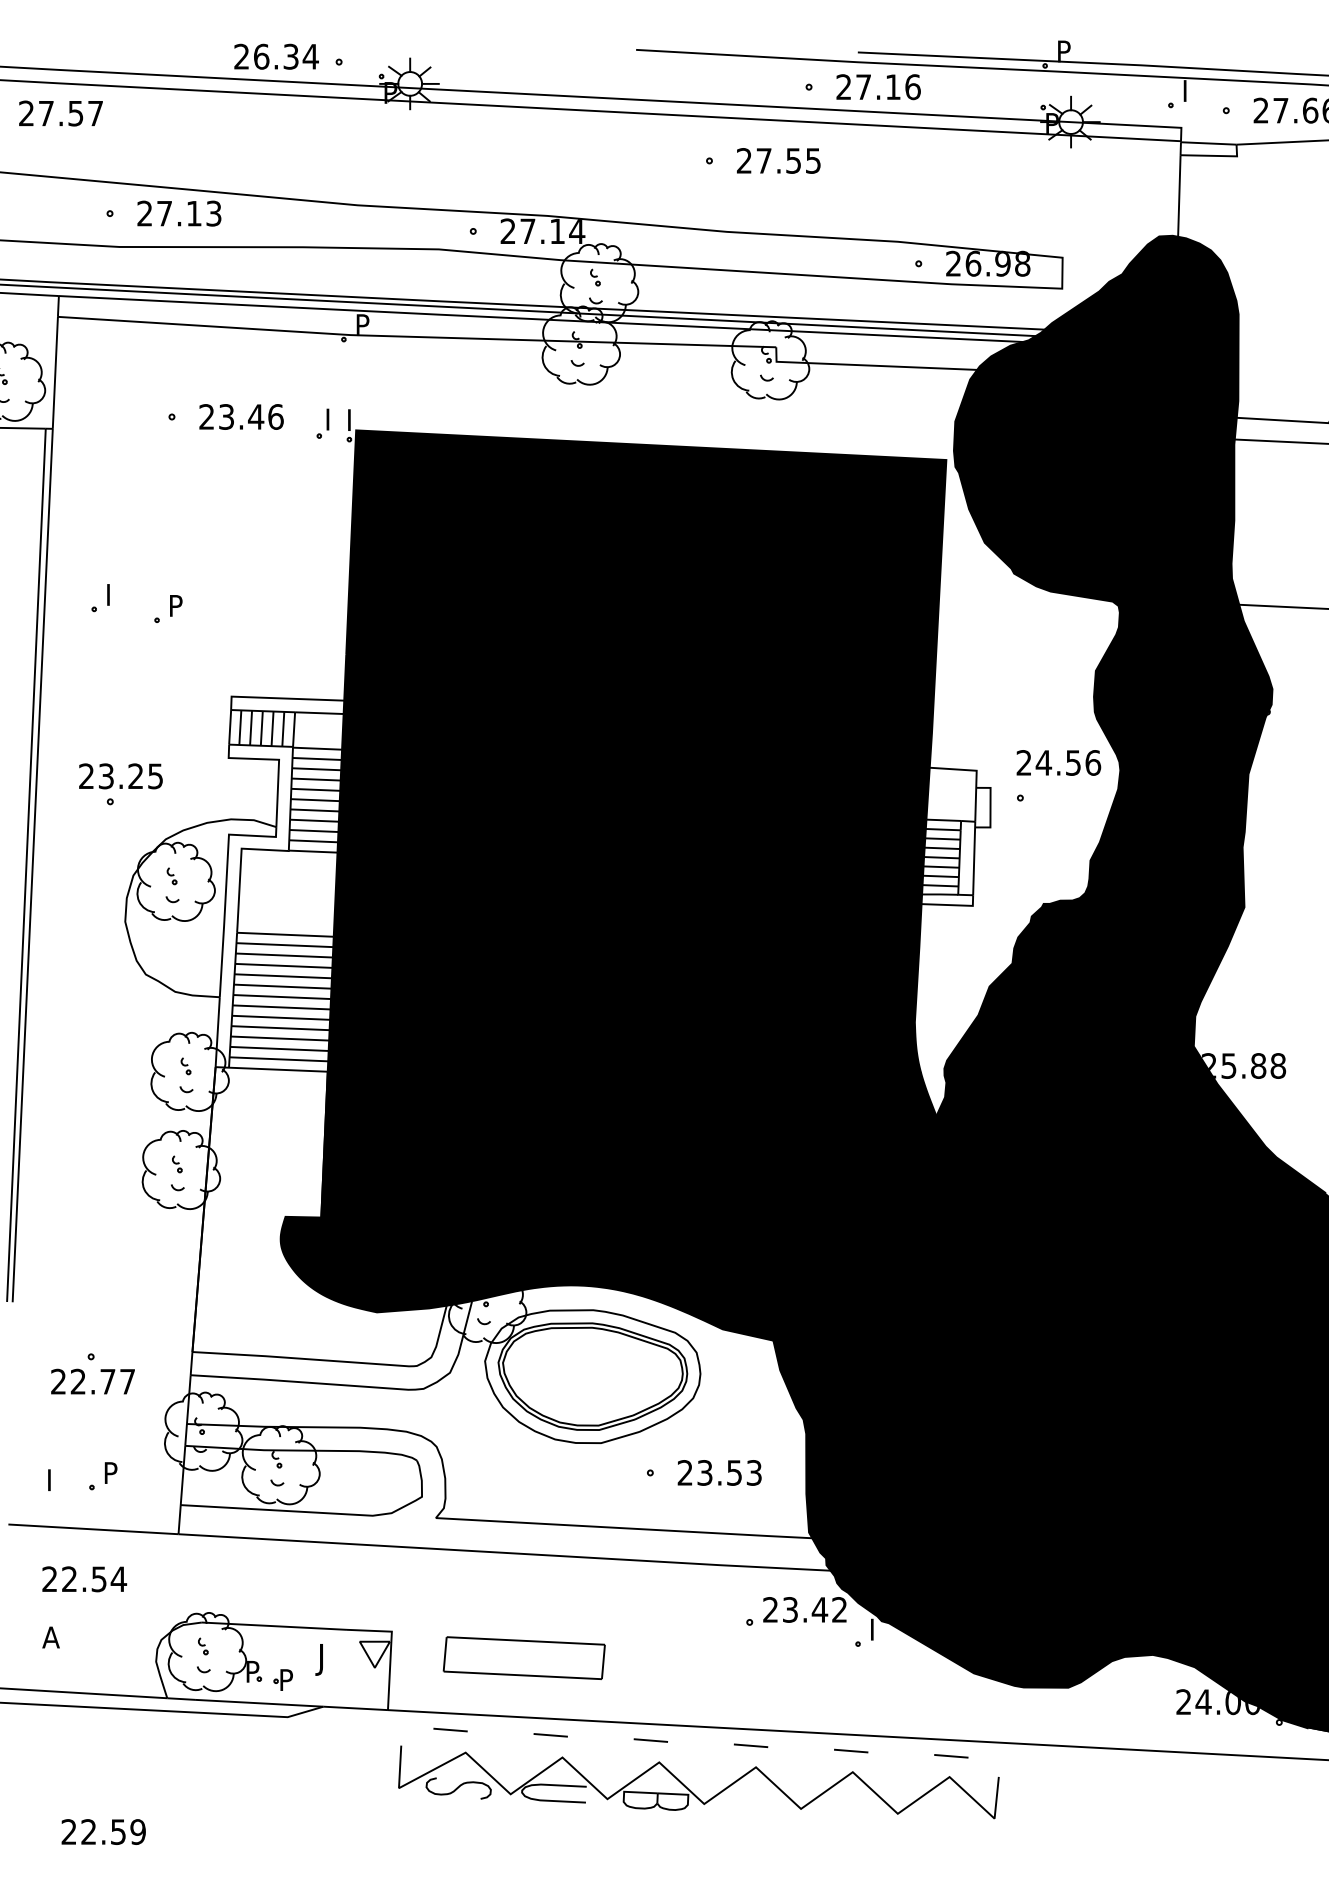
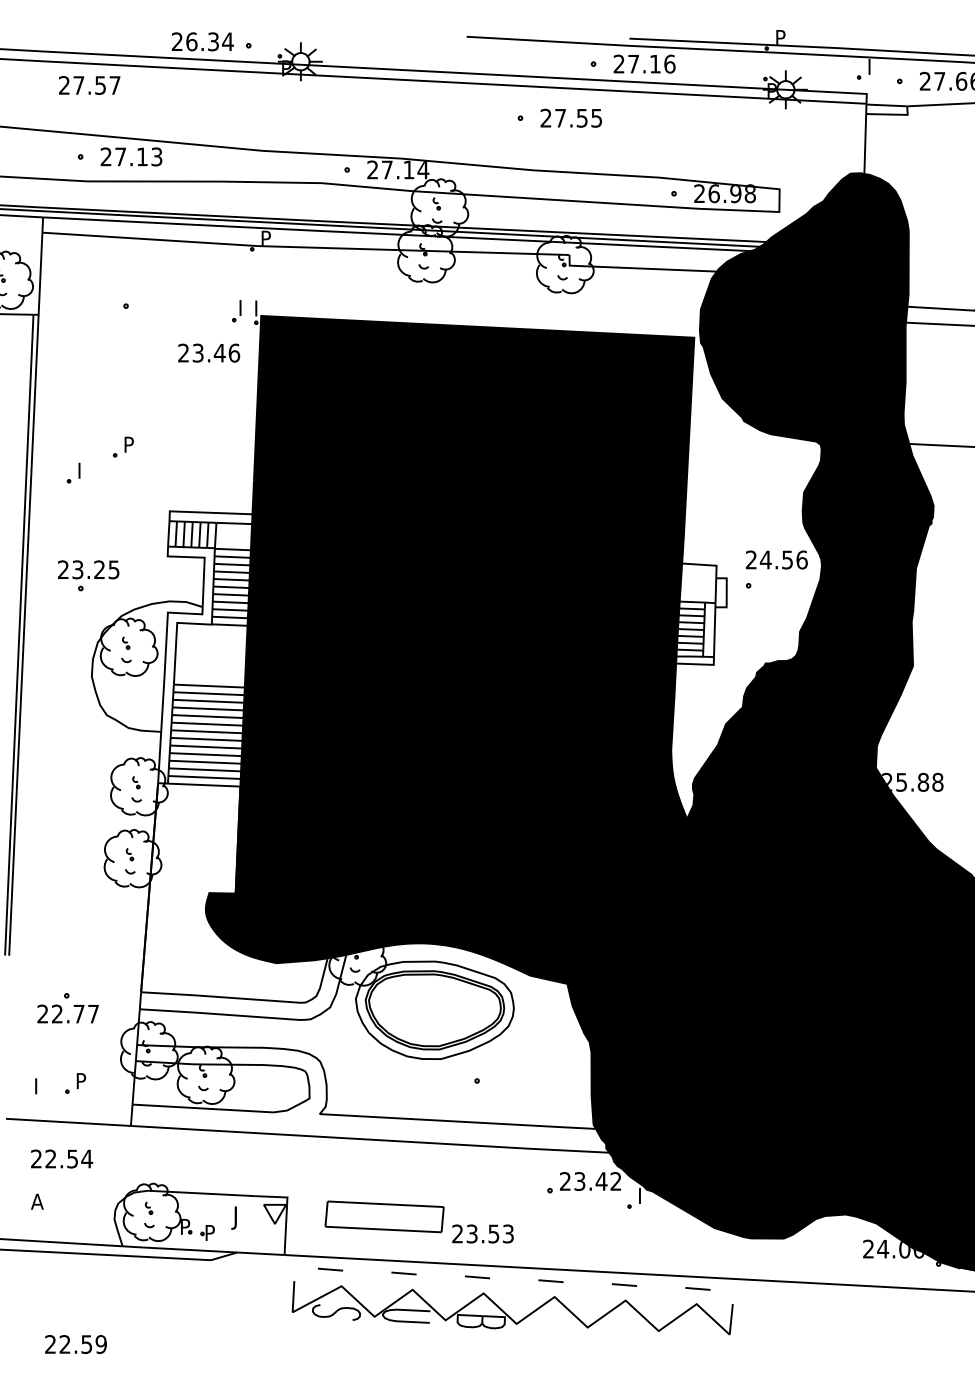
text: (60, 113) -> (89, 85), moved
text: (242, 416) -> (209, 352), moved
part: (100, 597) -> (73, 472), moved
text: (719, 1472) -> (482, 1233), moved

